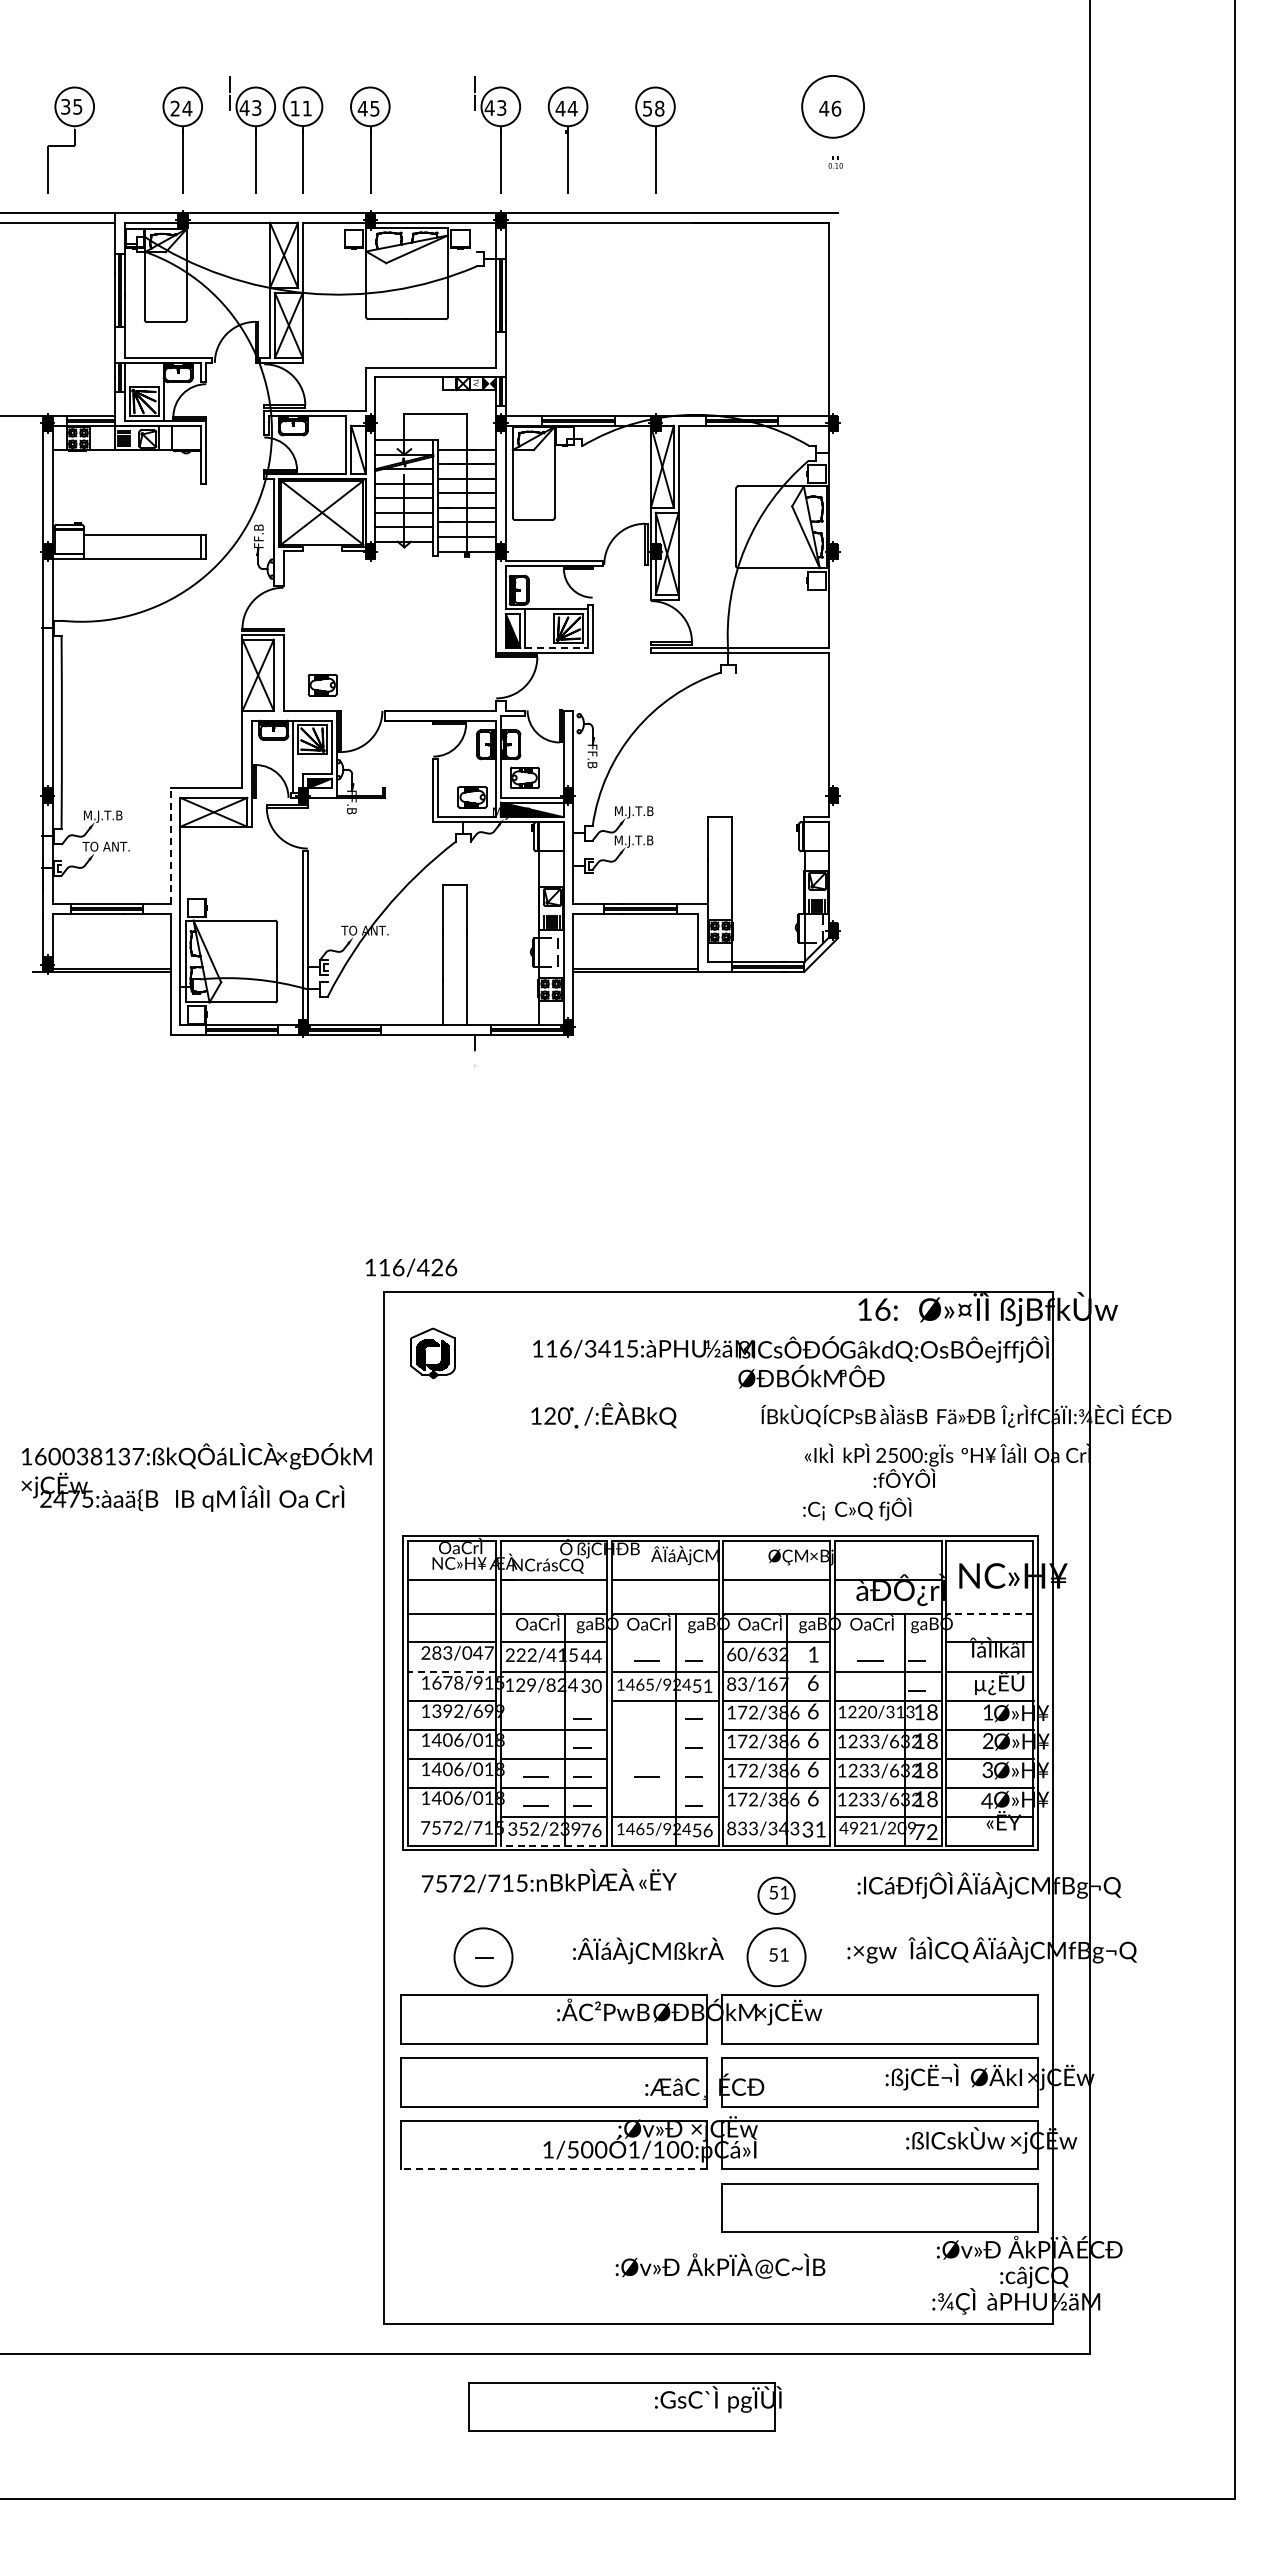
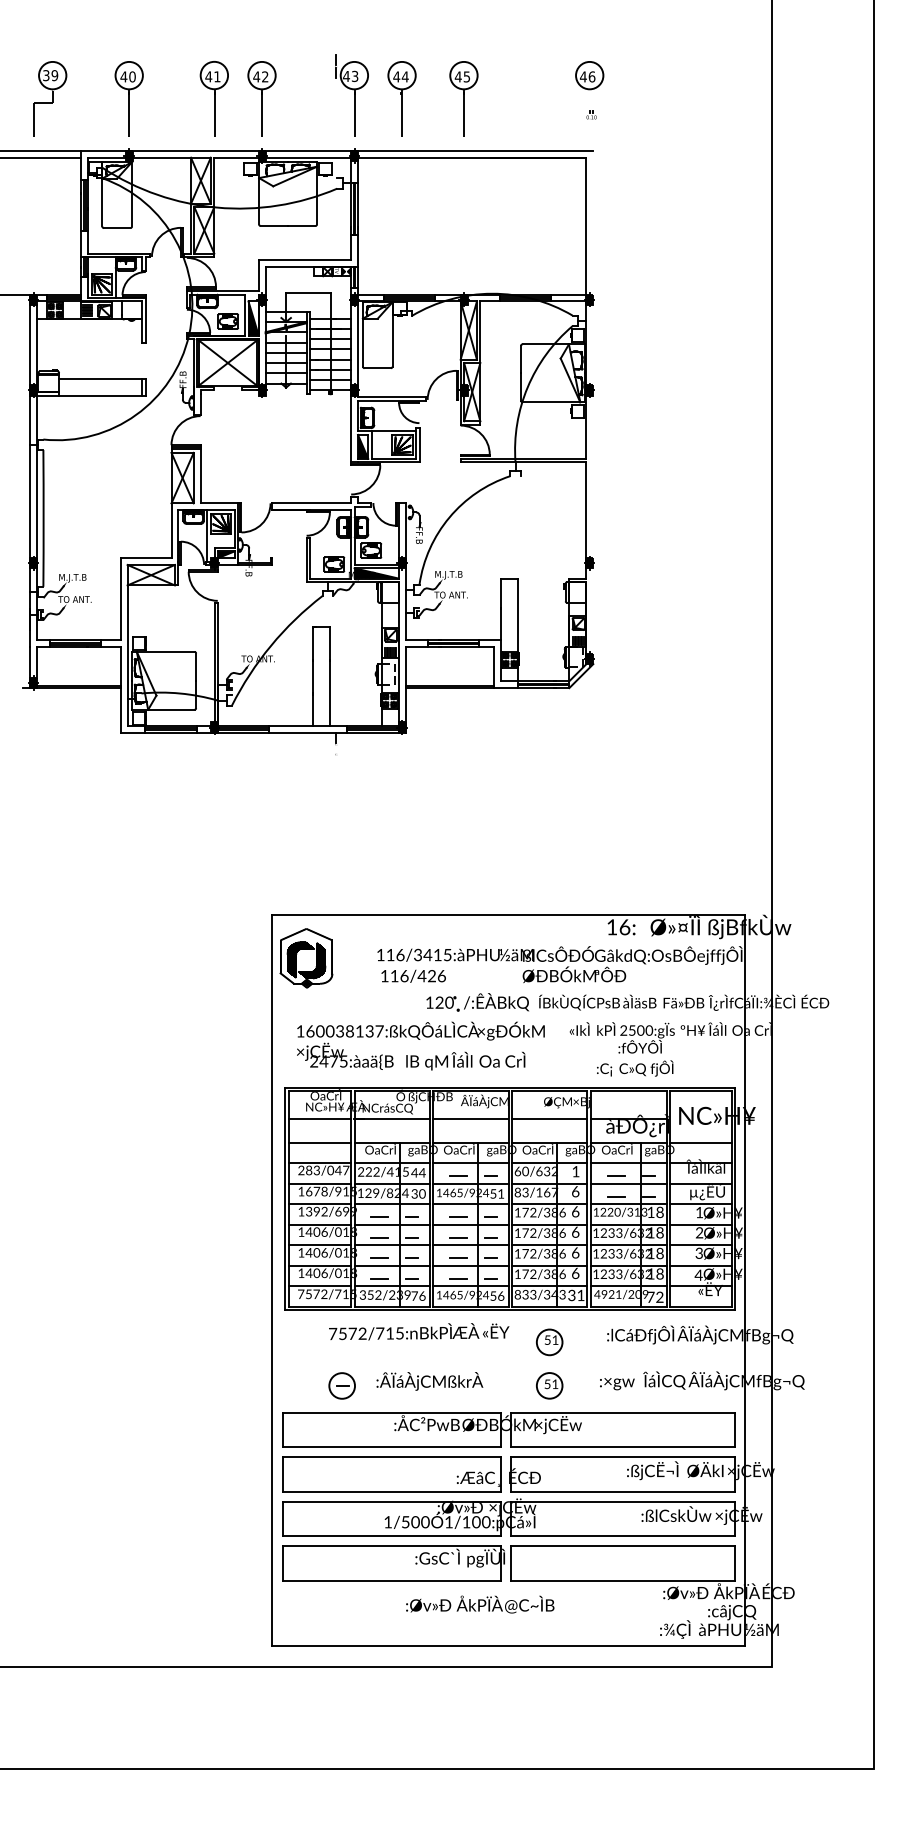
text: (77, 106) -> (54, 75), 35 -> 39
circle: (832, 106) -> (589, 75), size x0.62
text: (181, 108) -> (128, 76), 24 -> 40
text: (295, 108) -> (209, 76), 11 -> 41
text: (374, 108) -> (264, 76), 45 -> 42
text: (653, 108) -> (462, 76), 58 -> 45
part: (252, 134) -> (178, 95), removed
fill: (358, 449) -> (253, 318), added
line: (557, 648) -> (394, 459), dashed -> solid
part: (322, 685) -> (228, 321), moved
text: (636, 841) -> (450, 595), M.J.T.B -> TO ANT.
line: (170, 846) -> (120, 599), dashed -> solid
text: (411, 1267) -> (413, 976), moved
part: (432, 1353) -> (306, 958), size x1.67
part: (603, 1415) -> (477, 1002), moved
text: (196, 1477) -> (420, 1046), moved
text: (857, 1508) -> (635, 1068), moved
line: (989, 1613) -> (700, 1142), dashed -> solid
line: (665, 1642) -> (471, 1163), added
line: (888, 1642) -> (628, 1163), added
line: (451, 1672) -> (319, 1184), dashed -> solid
line: (870, 1690) -> (616, 1197), added
line: (554, 1700) -> (392, 1204), added
line: (536, 1718) -> (379, 1216), added
line: (647, 1718) -> (458, 1216), added
line: (665, 1729) -> (471, 1224), added
line: (536, 1747) -> (379, 1237), added
line: (647, 1747) -> (458, 1237), added
line: (665, 1758) -> (471, 1245), added
line: (665, 1787) -> (471, 1265), added
line: (647, 1805) -> (458, 1278), added
line: (452, 1816) -> (320, 1286), added
line: (776, 1816) -> (549, 1286), added
line: (553, 1845) -> (391, 1306), dashed -> solid
text: (548, 1880) -> (418, 1331), moved
text: (648, 1950) -> (429, 1381), moved
circle: (483, 1957) -> (342, 1386), size x0.62
circle: (776, 1957) -> (549, 1386), size x0.62
line: (553, 2169) -> (391, 1536), dashed -> solid
text: (720, 2265) -> (480, 1604), moved
part: (624, 2406) -> (393, 1563), moved

